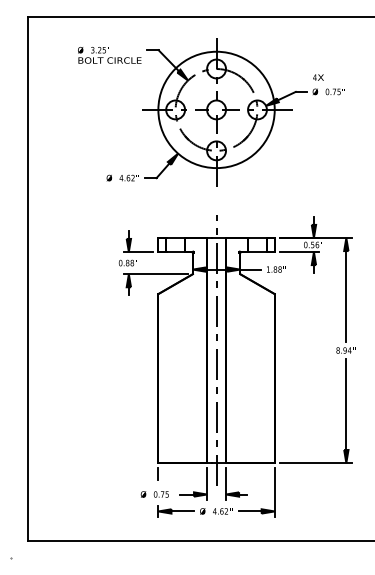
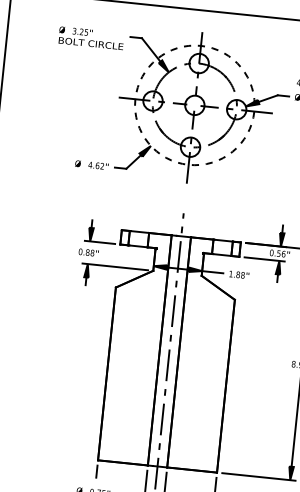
circle: (216, 109) -> (194, 104), solid -> dashed

